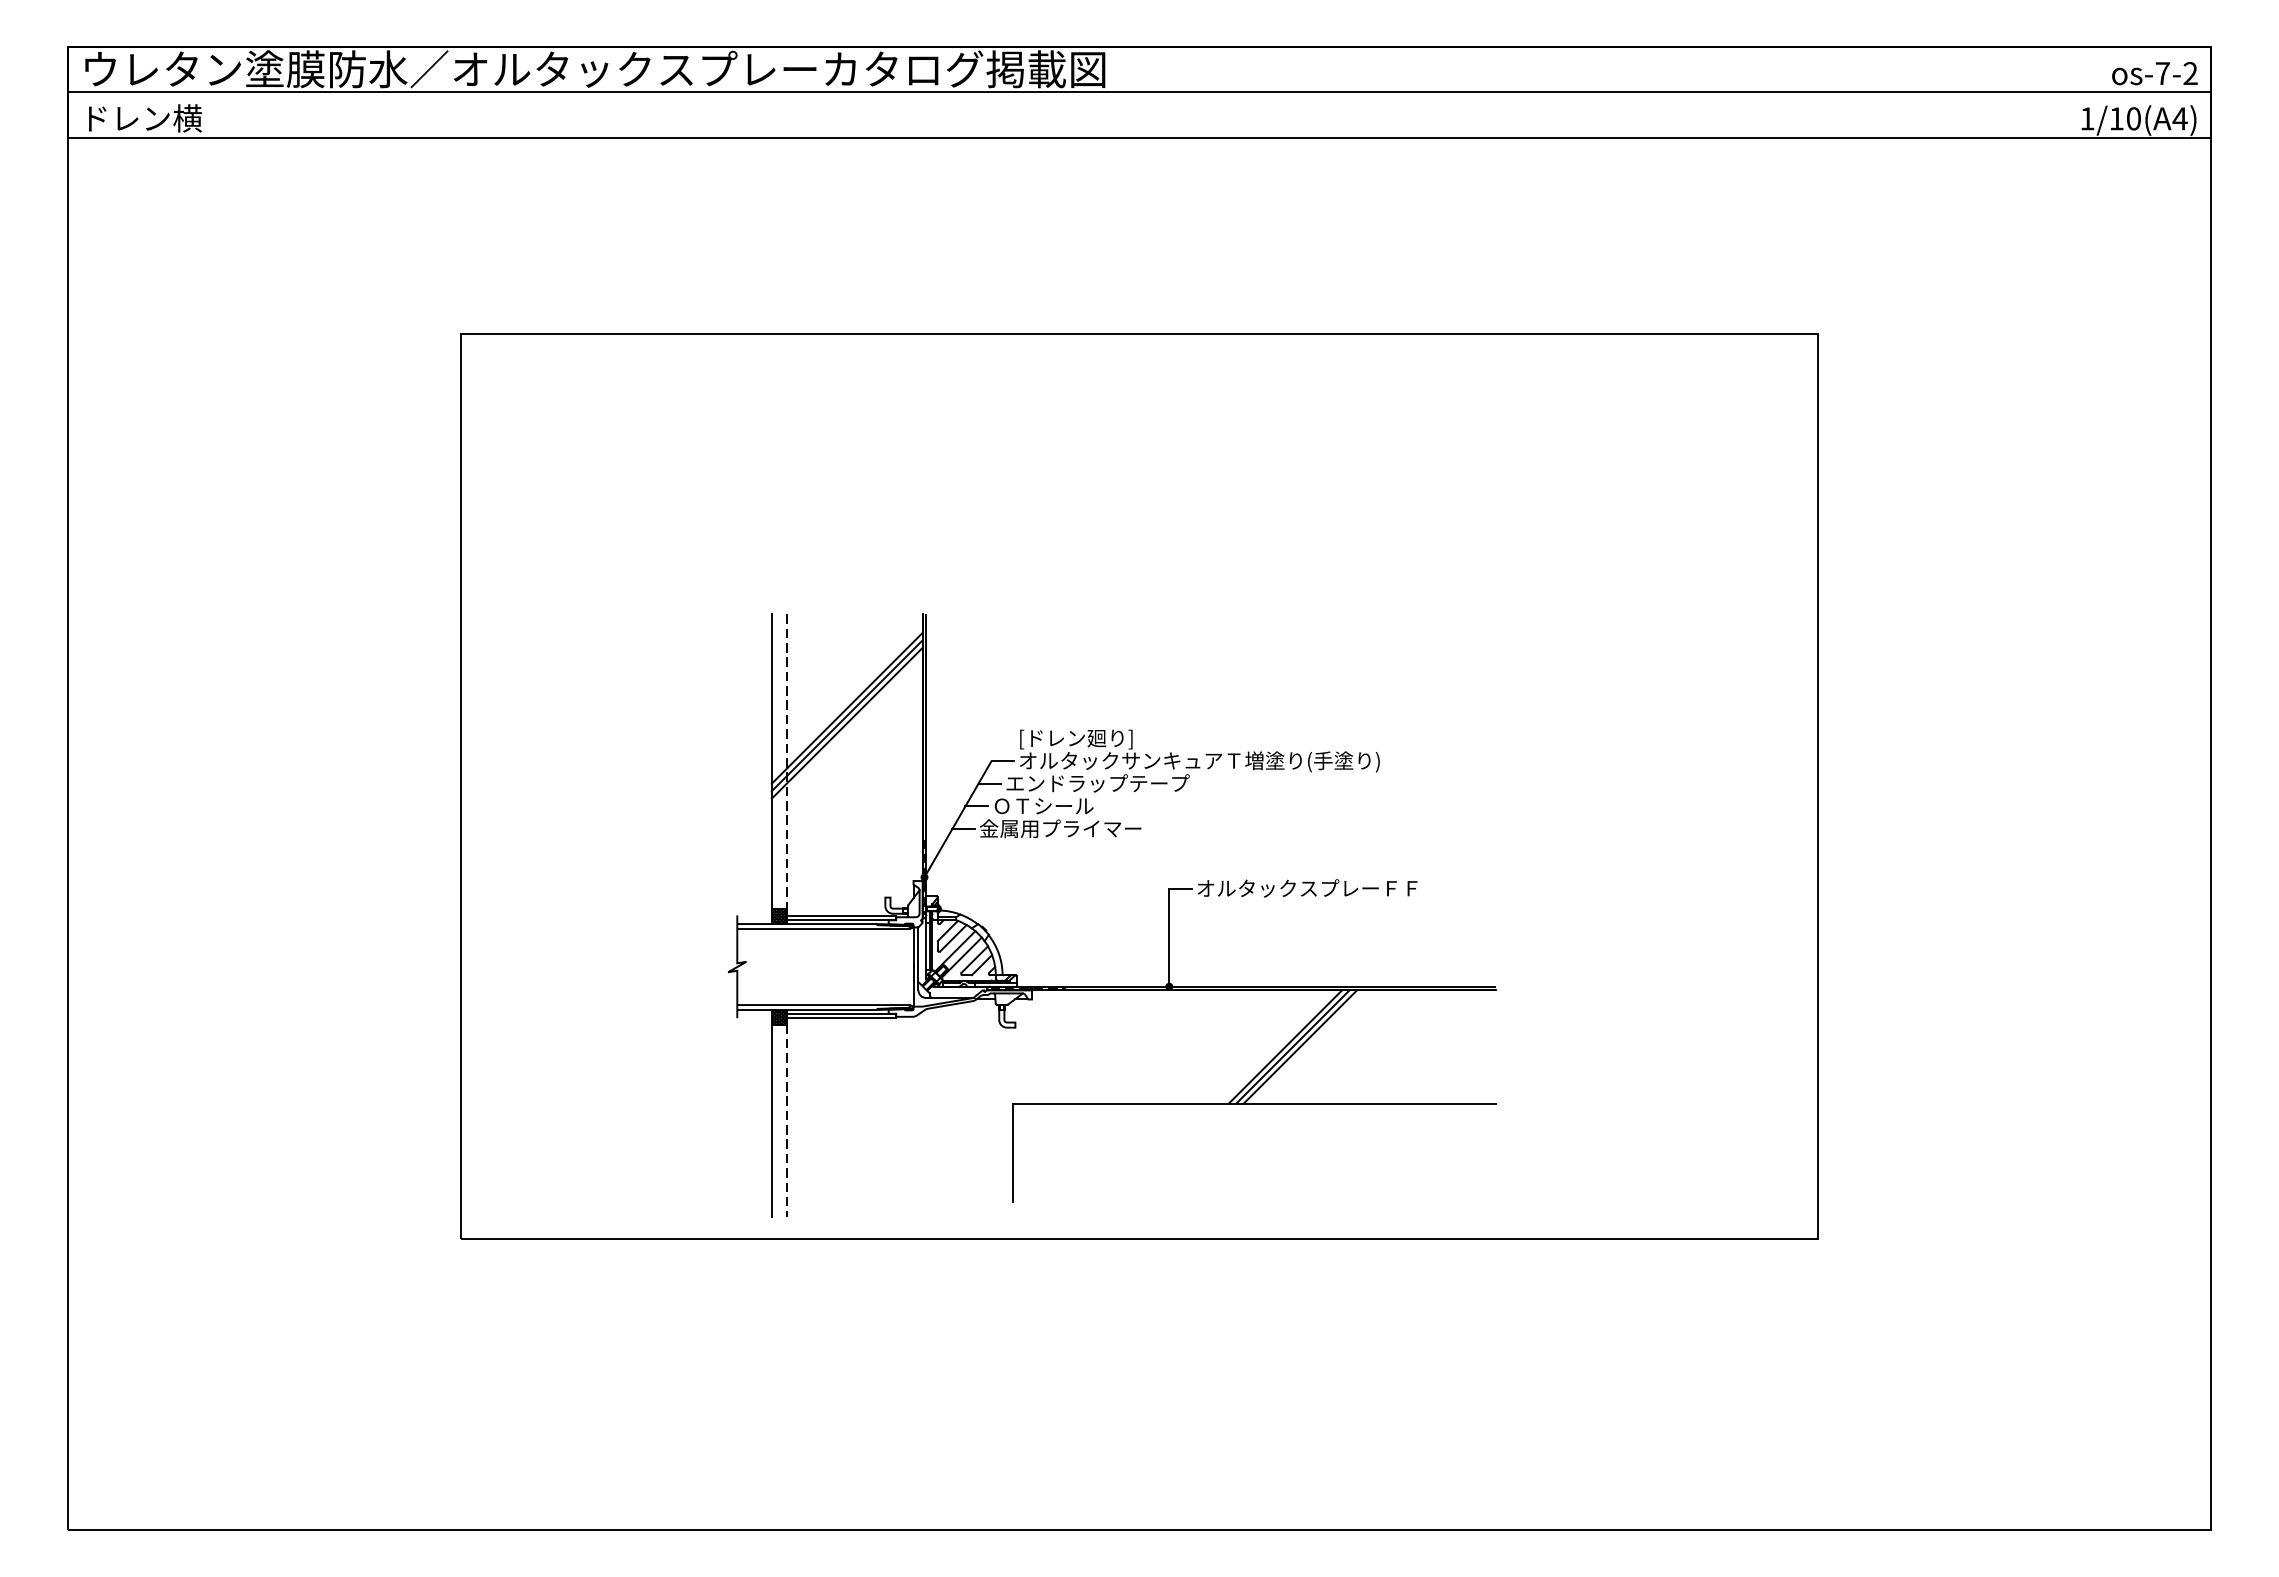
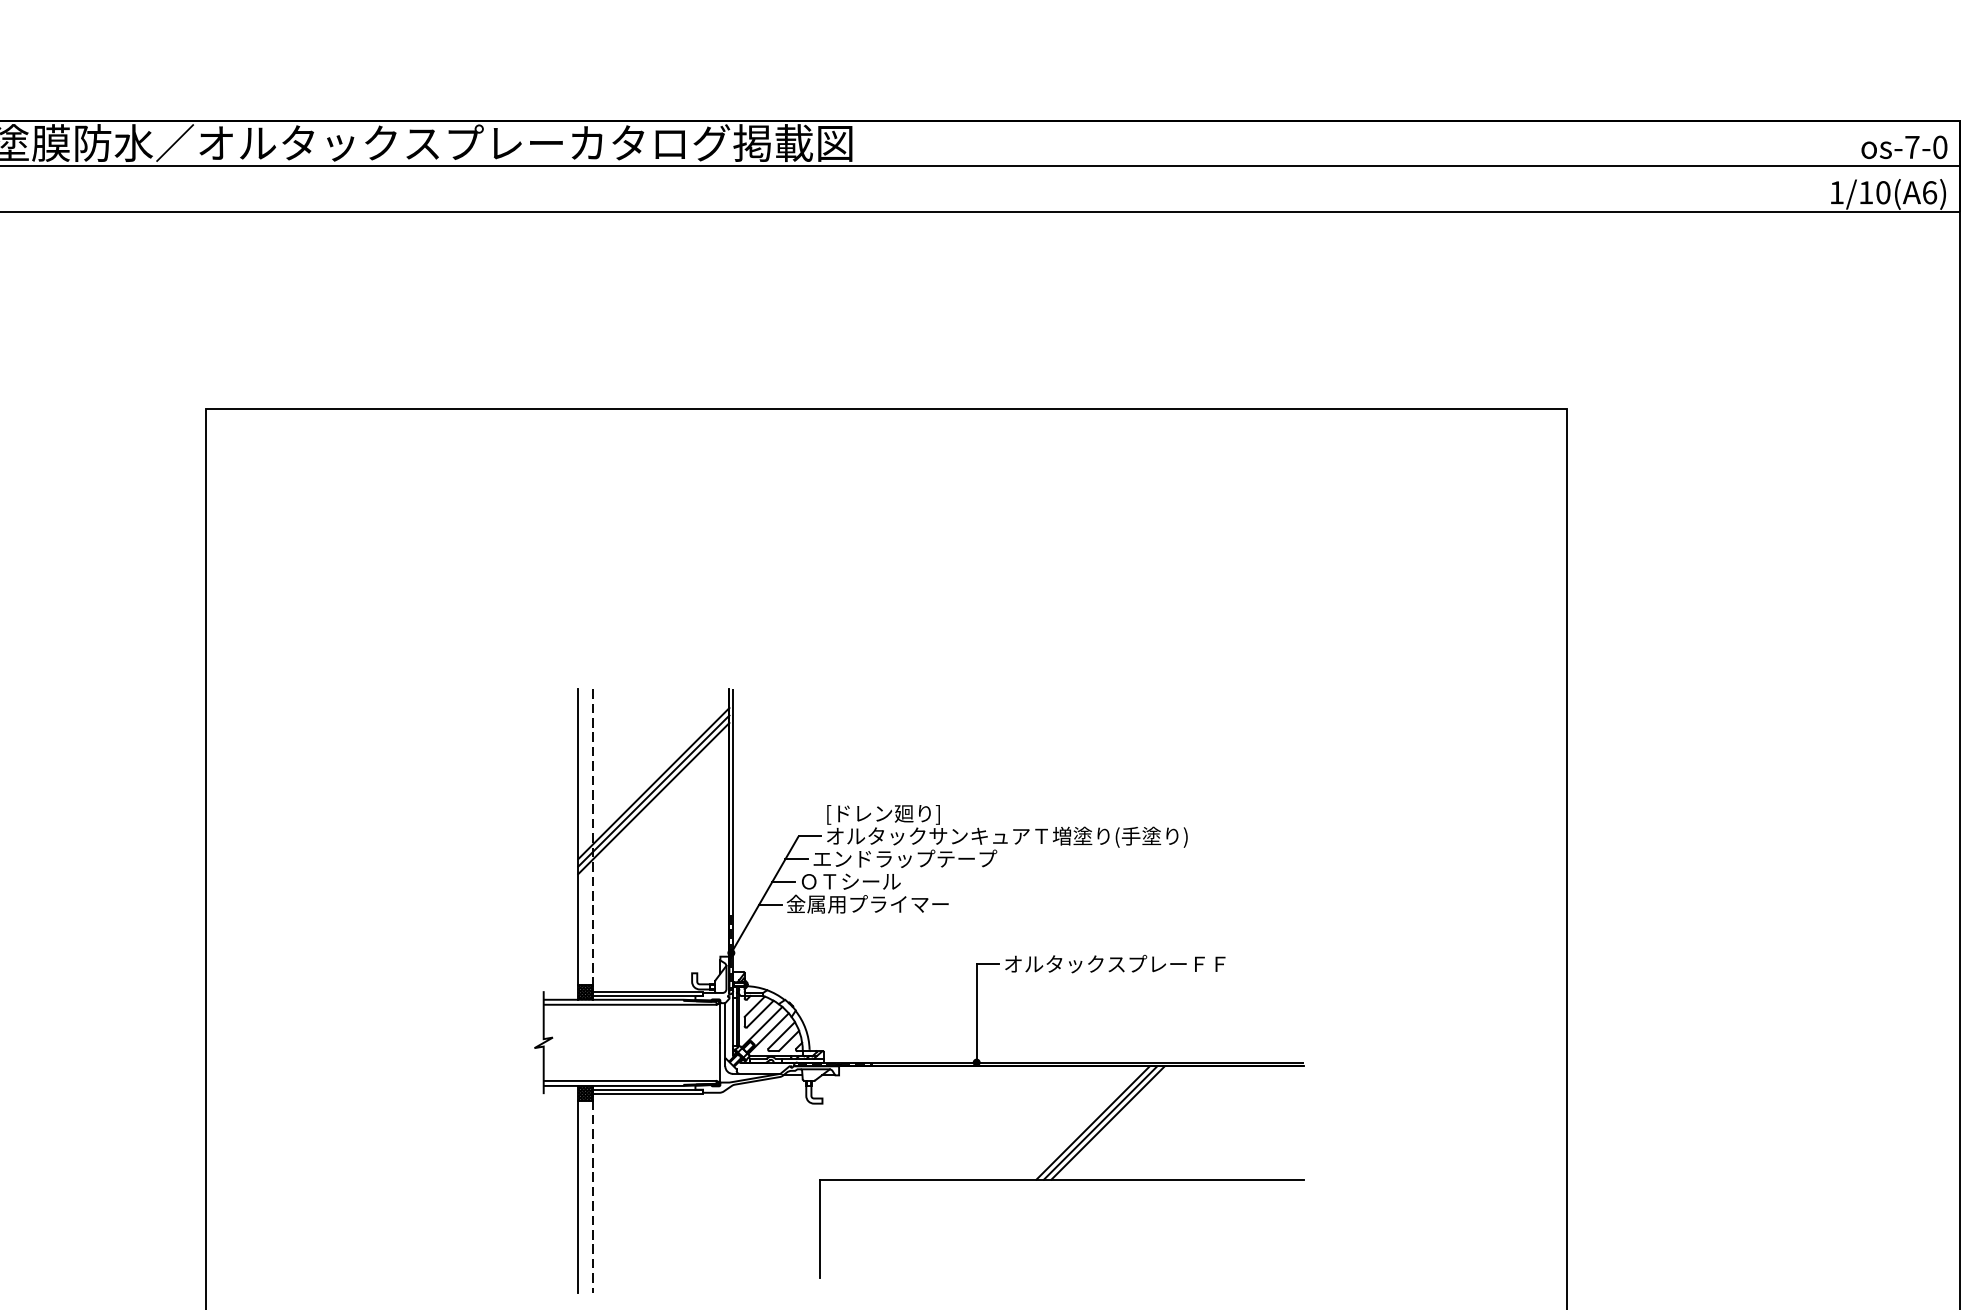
text: (2190, 73) -> (1940, 147), os-7-2 -> os-7-0
text: (2179, 118) -> (1929, 192), 1/10(A4) -> 1/10(A6)
part: (1168, 915) -> (975, 991), moved

